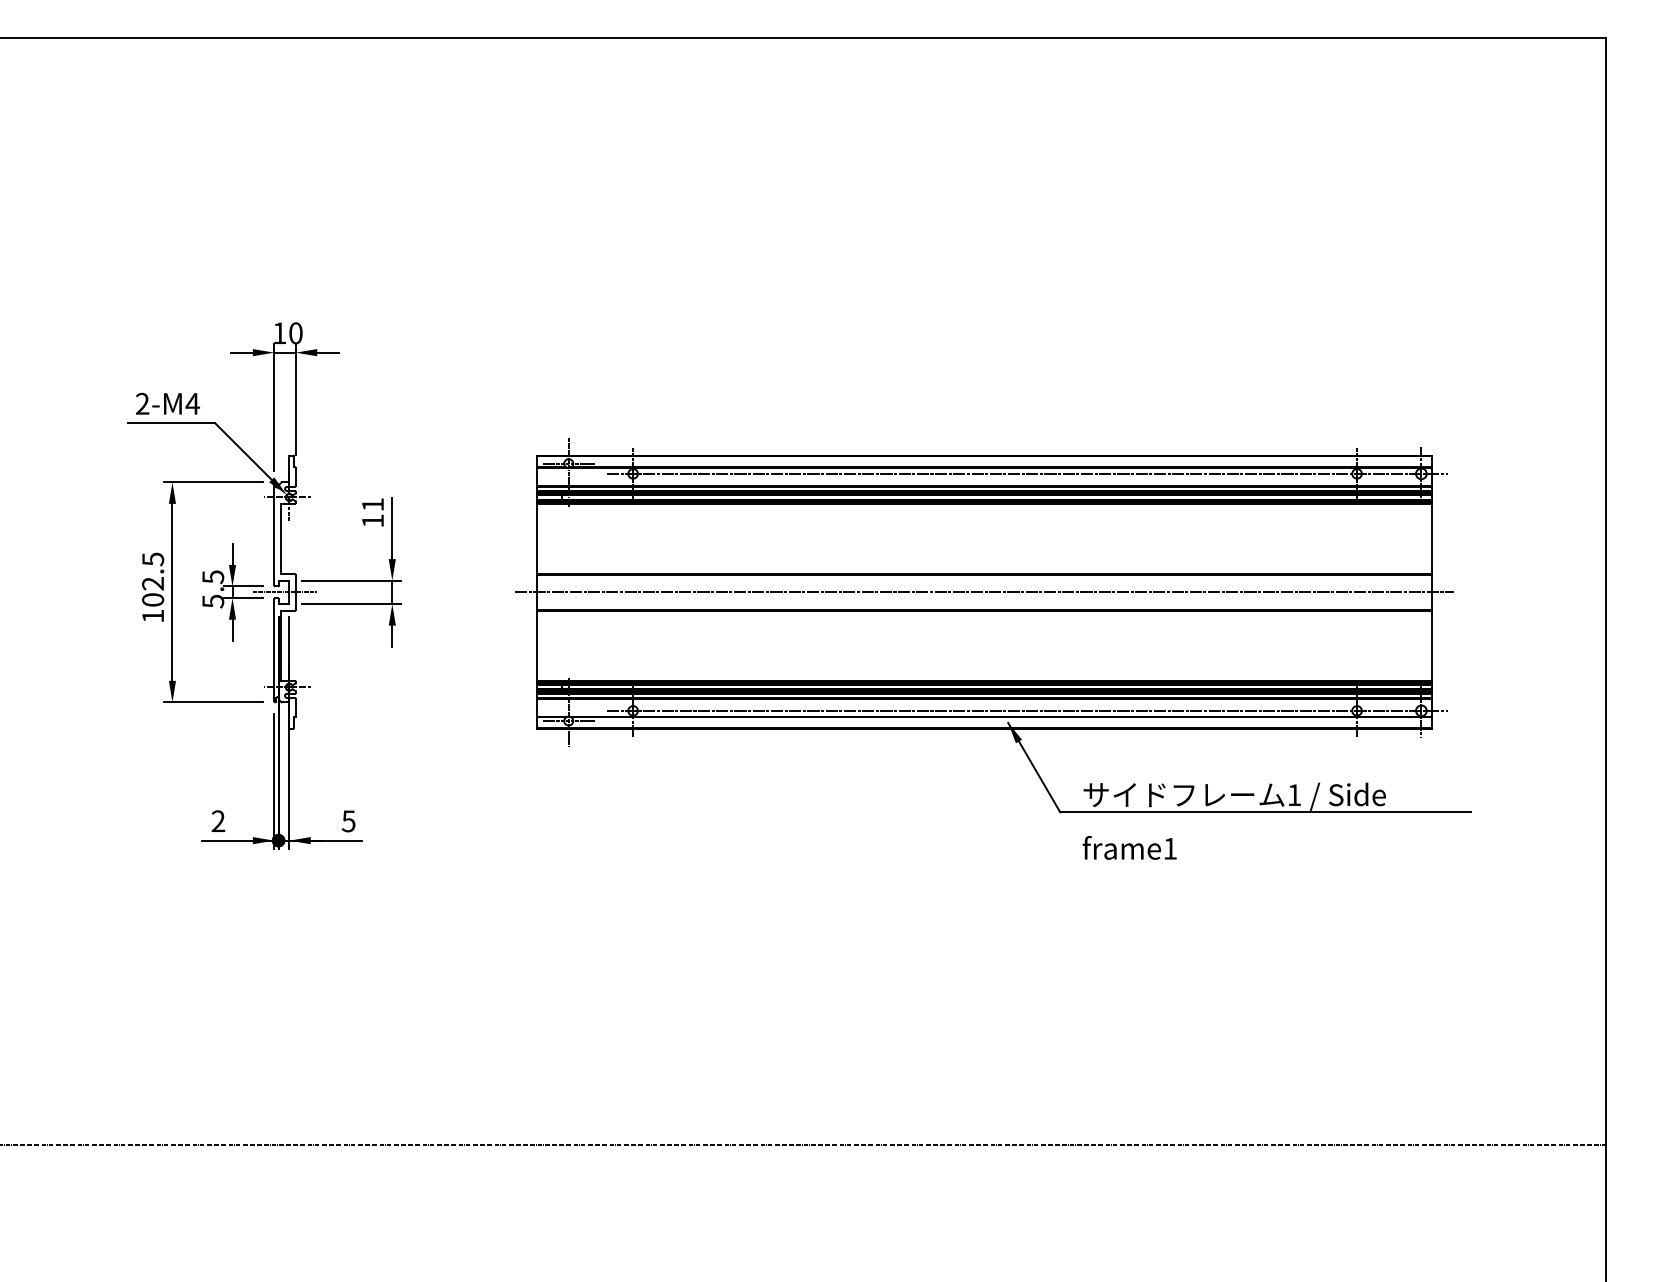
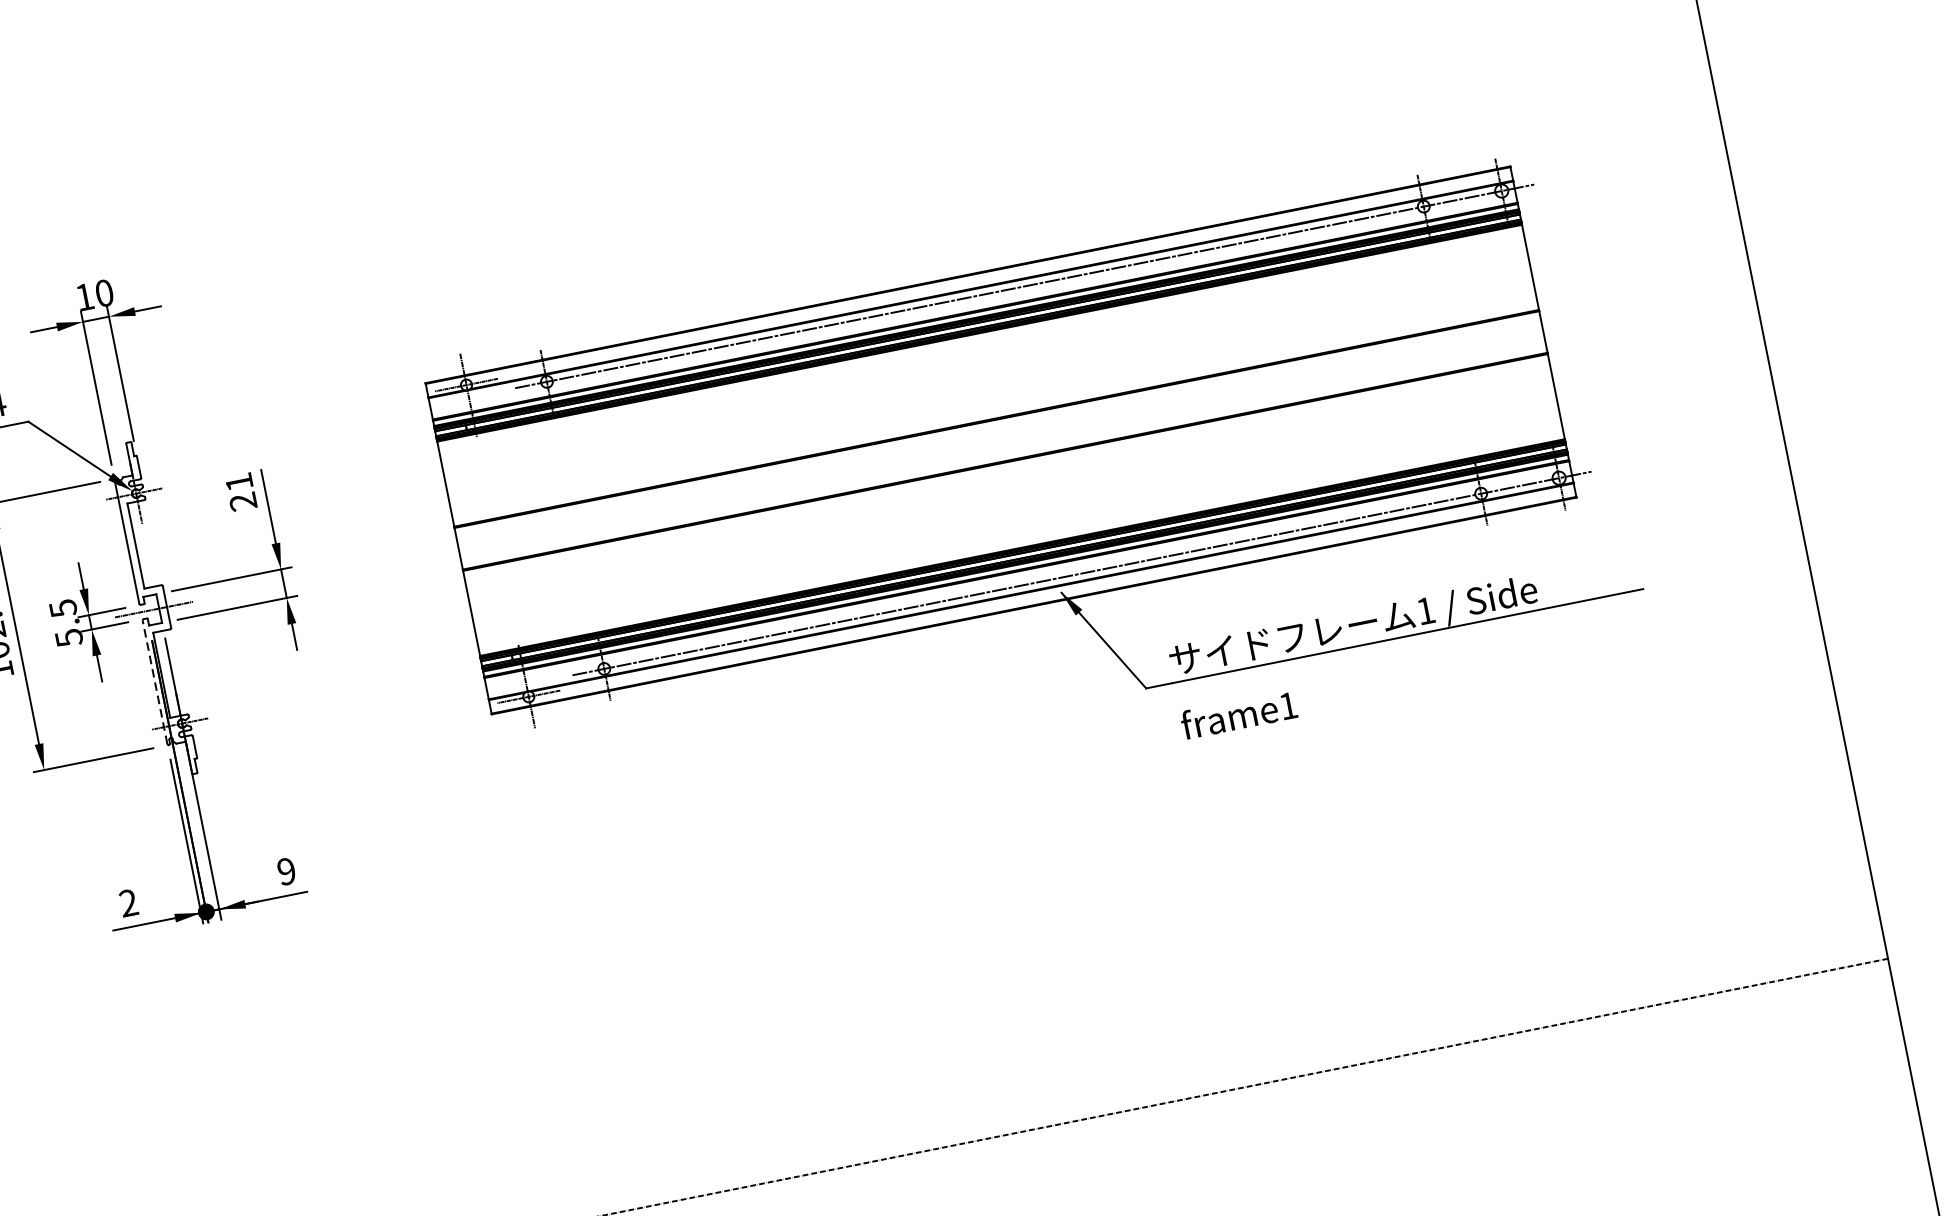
text: (372, 520) -> (242, 501), 11 -> 21
line: (984, 592) -> (1001, 440), removed
line: (274, 650) -> (155, 682), solid -> dashed
text: (348, 821) -> (286, 871), 5 -> 9

